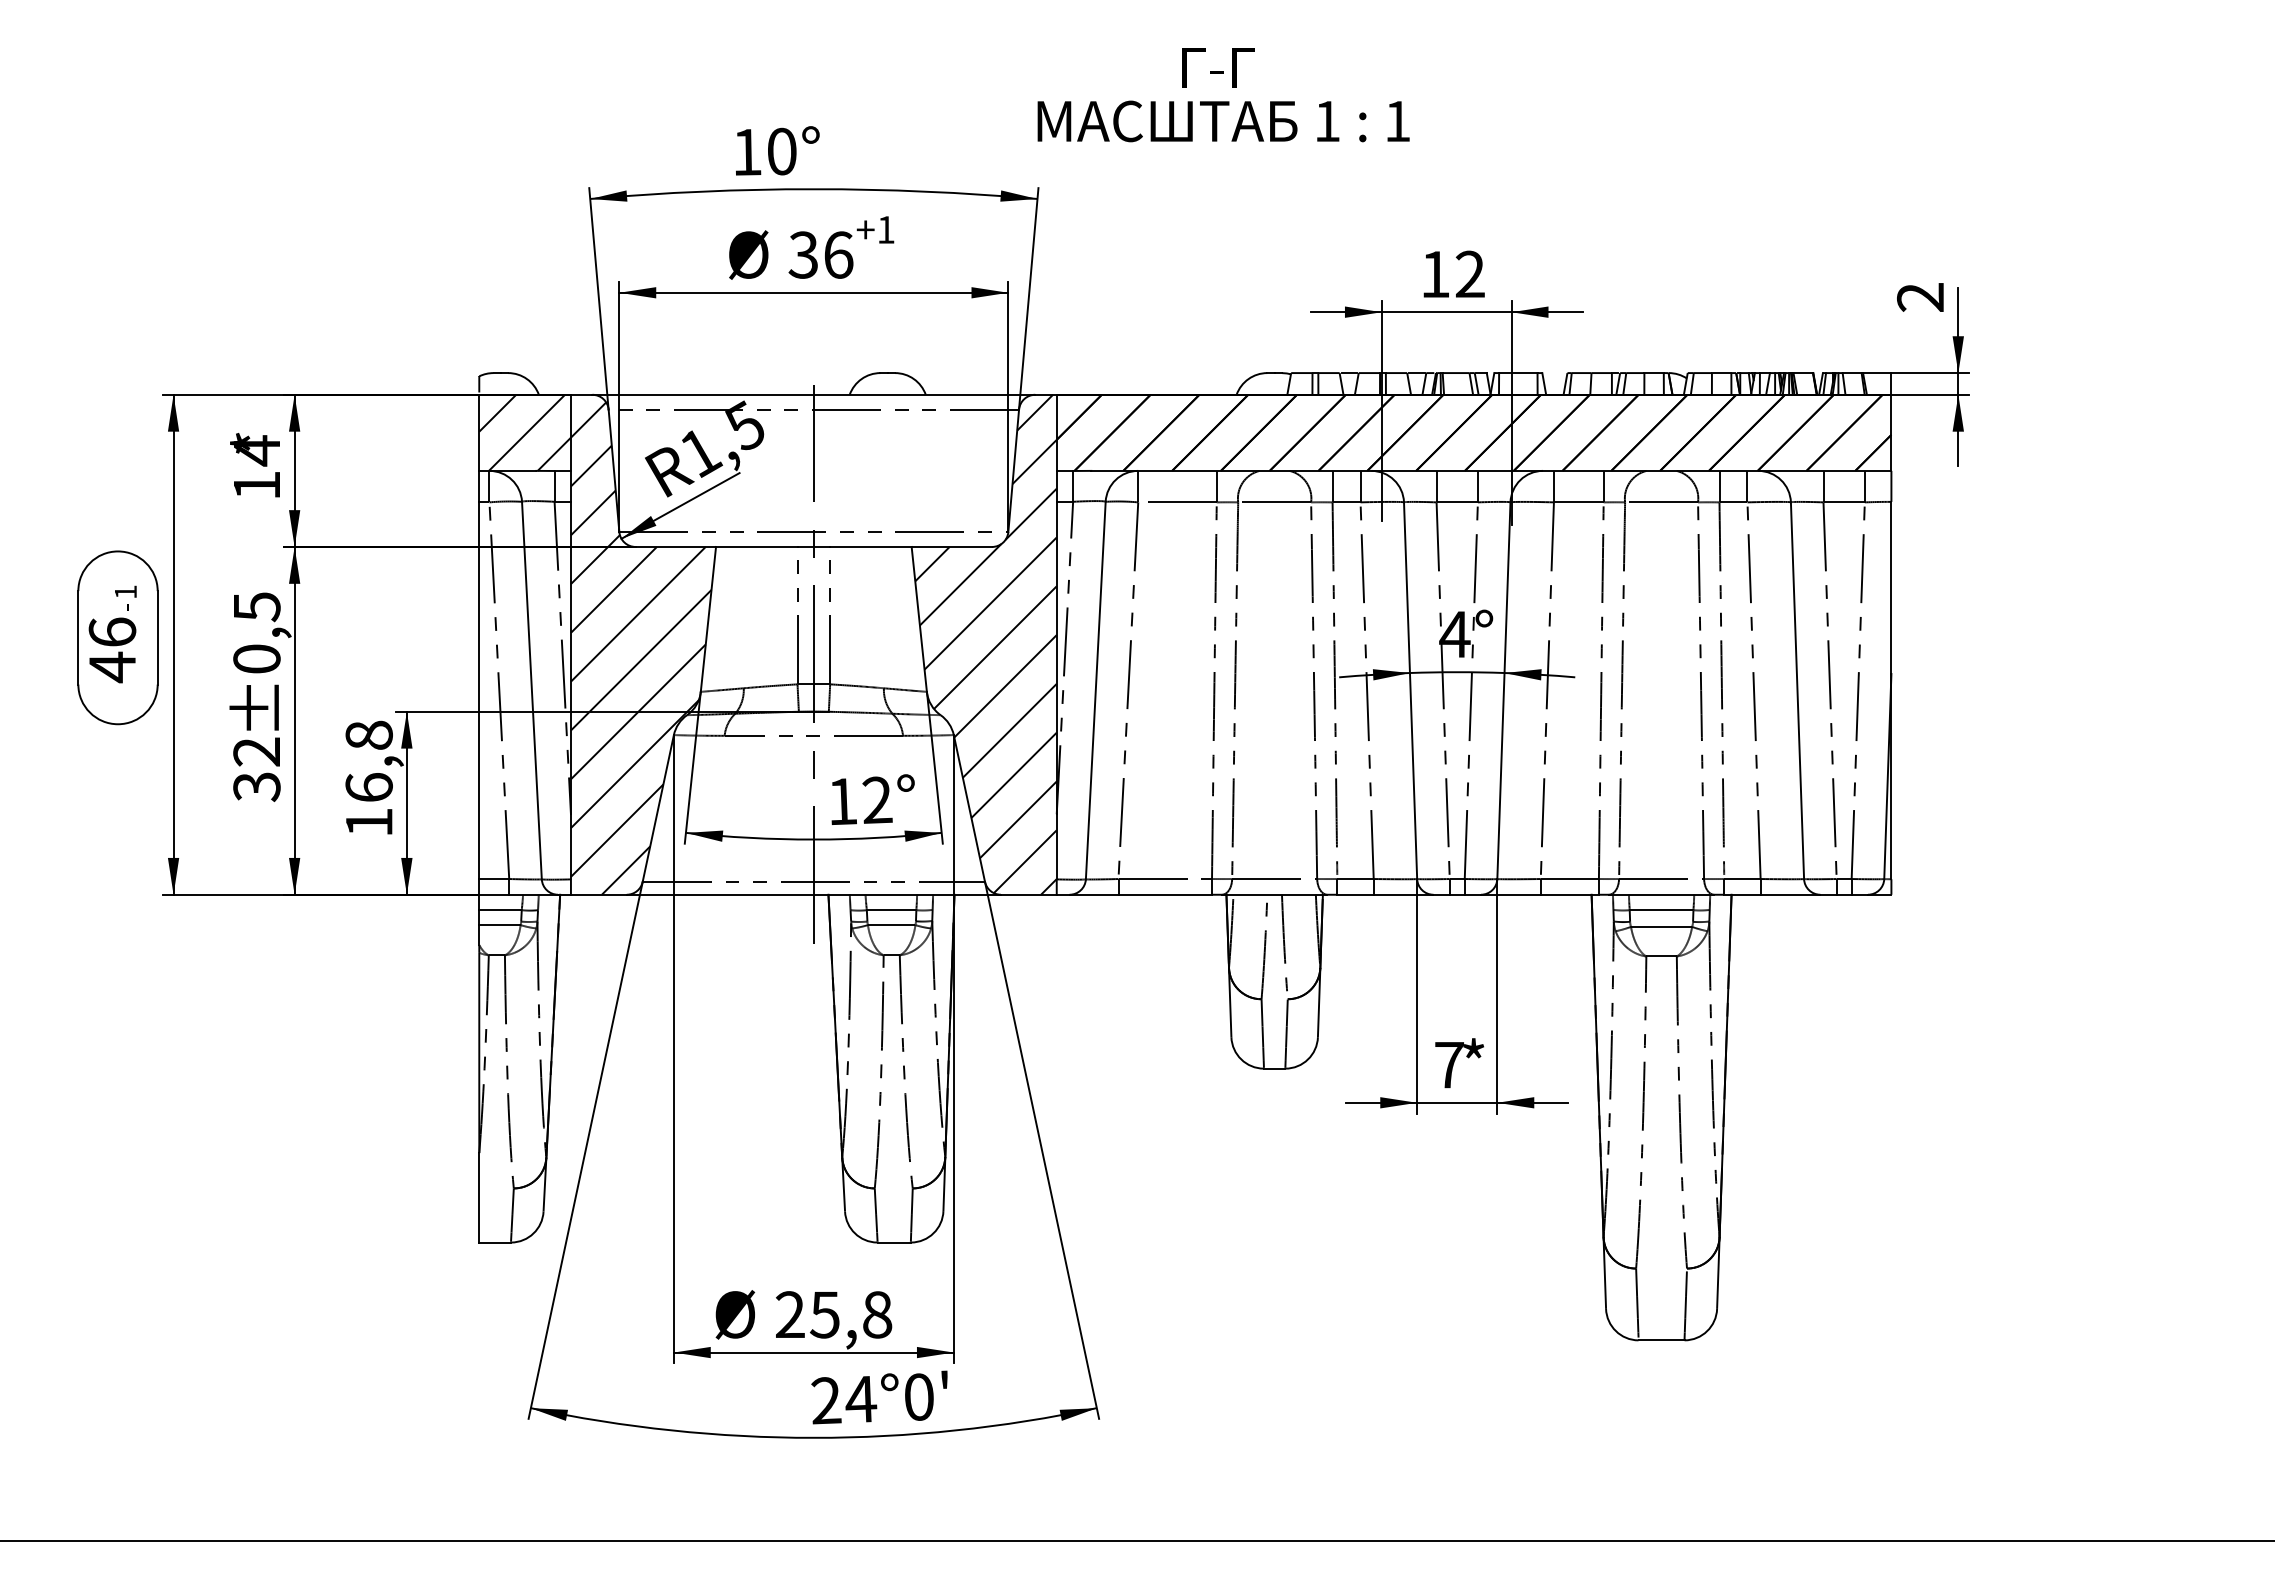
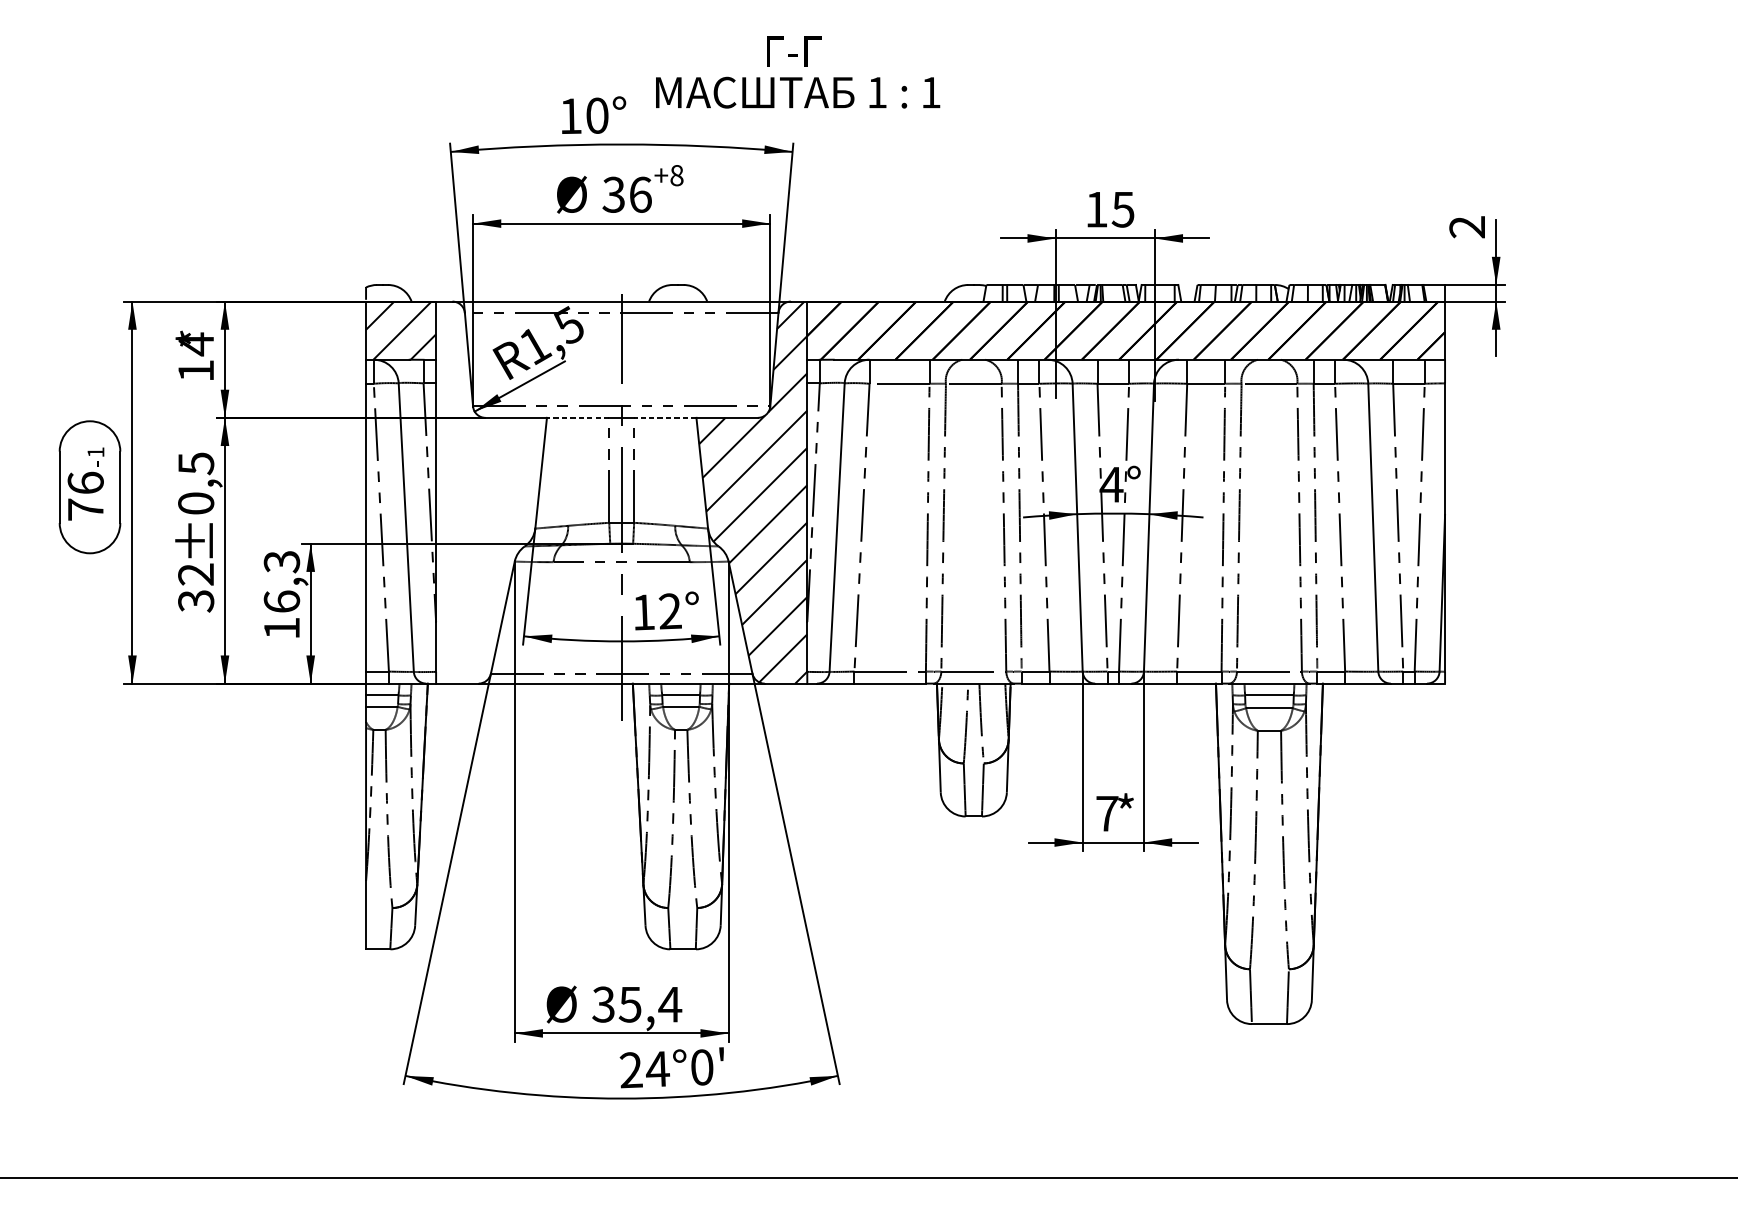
text: (1223, 95) -> (797, 72), moved
text: (885, 229) -> (676, 175), +1 -> +8
text: (1469, 274) -> (1122, 209), 12 -> 15
line: (756, 546) -> (577, 417), solid -> dashed
line: (870, 546) -> (664, 417), solid -> dashed
hatch: (640, 648) -> (489, 495), removed
text: (112, 667) -> (85, 509), 46 -> 76
text: (368, 735) -> (281, 561), 16,8 -> 16,3
text: (834, 1314) -> (637, 1004), 25,8 -> 35,4

